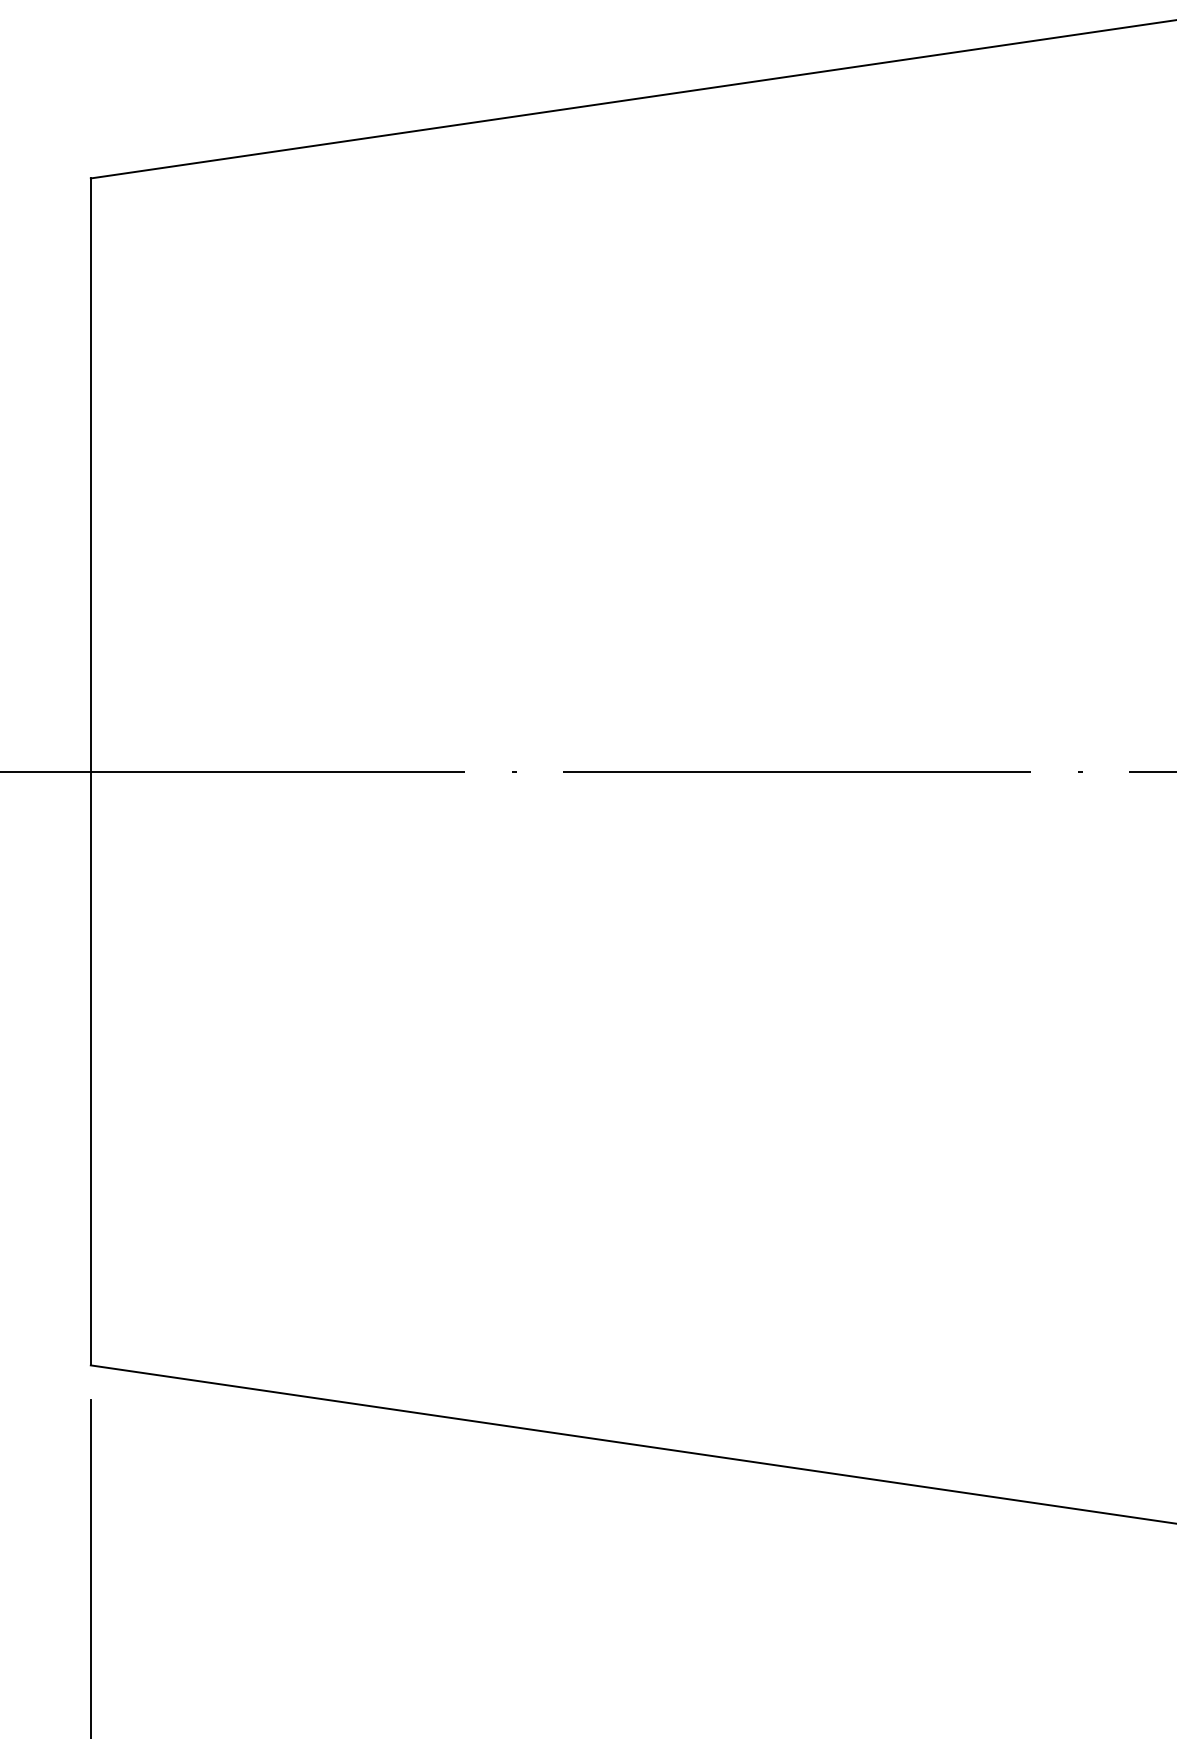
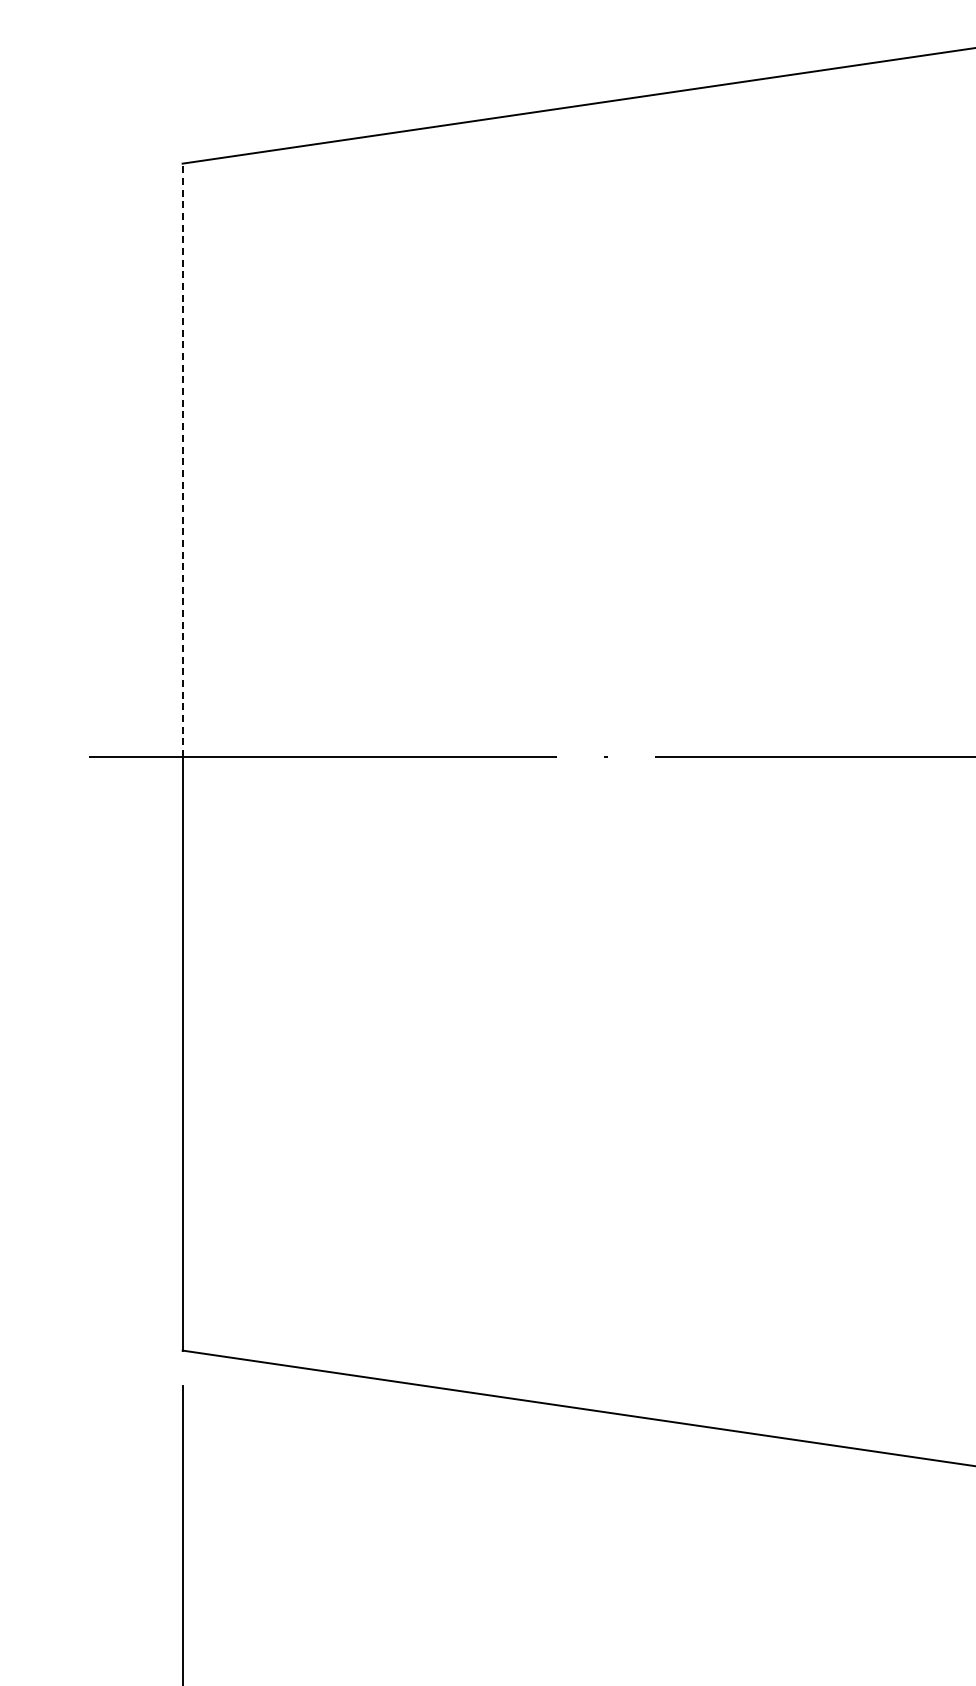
line: (90, 475) -> (182, 460), solid -> dashed

